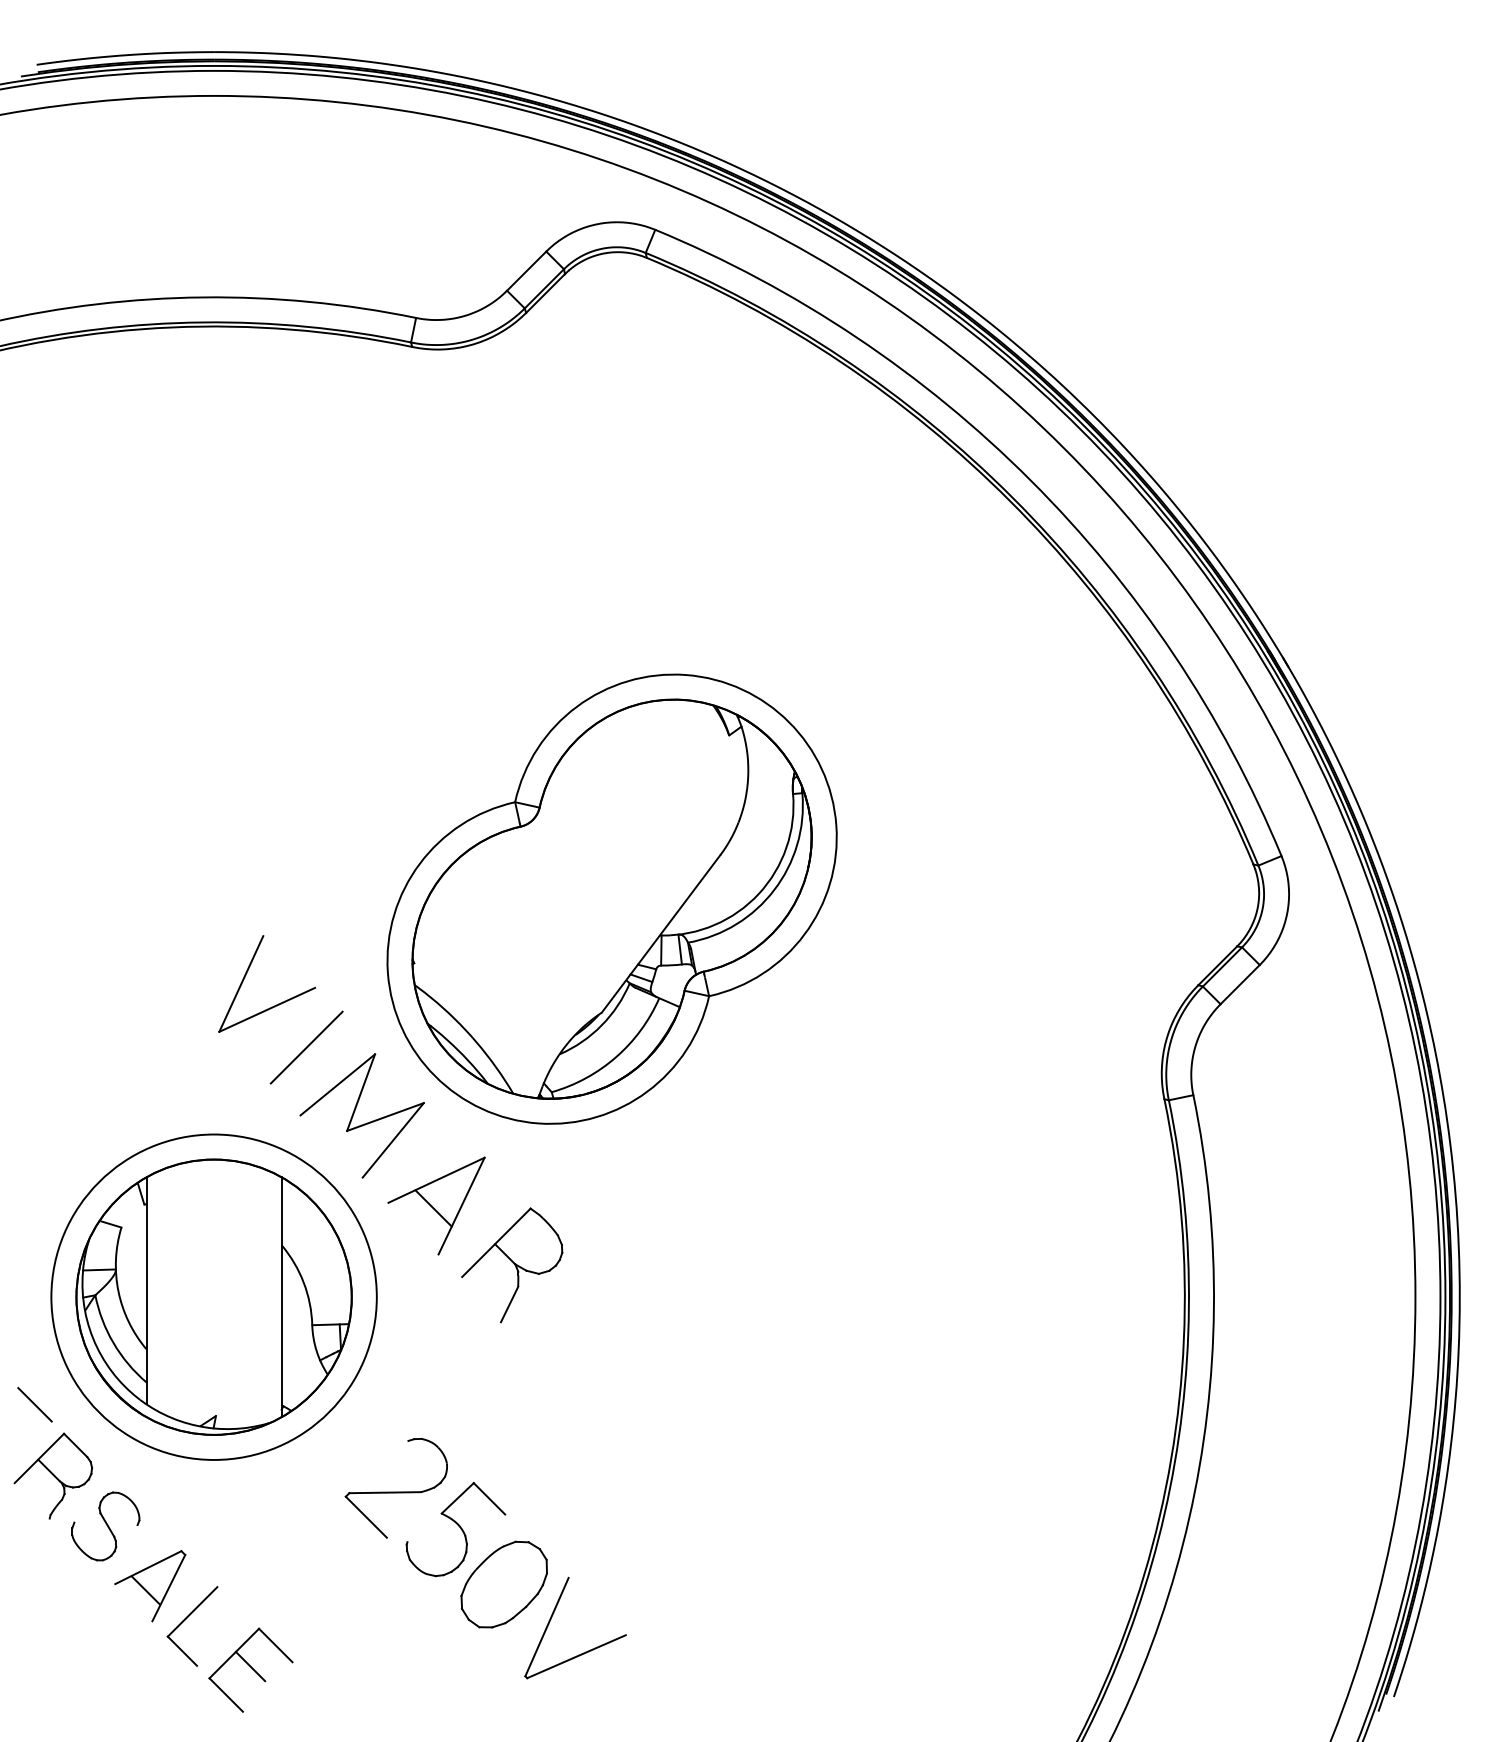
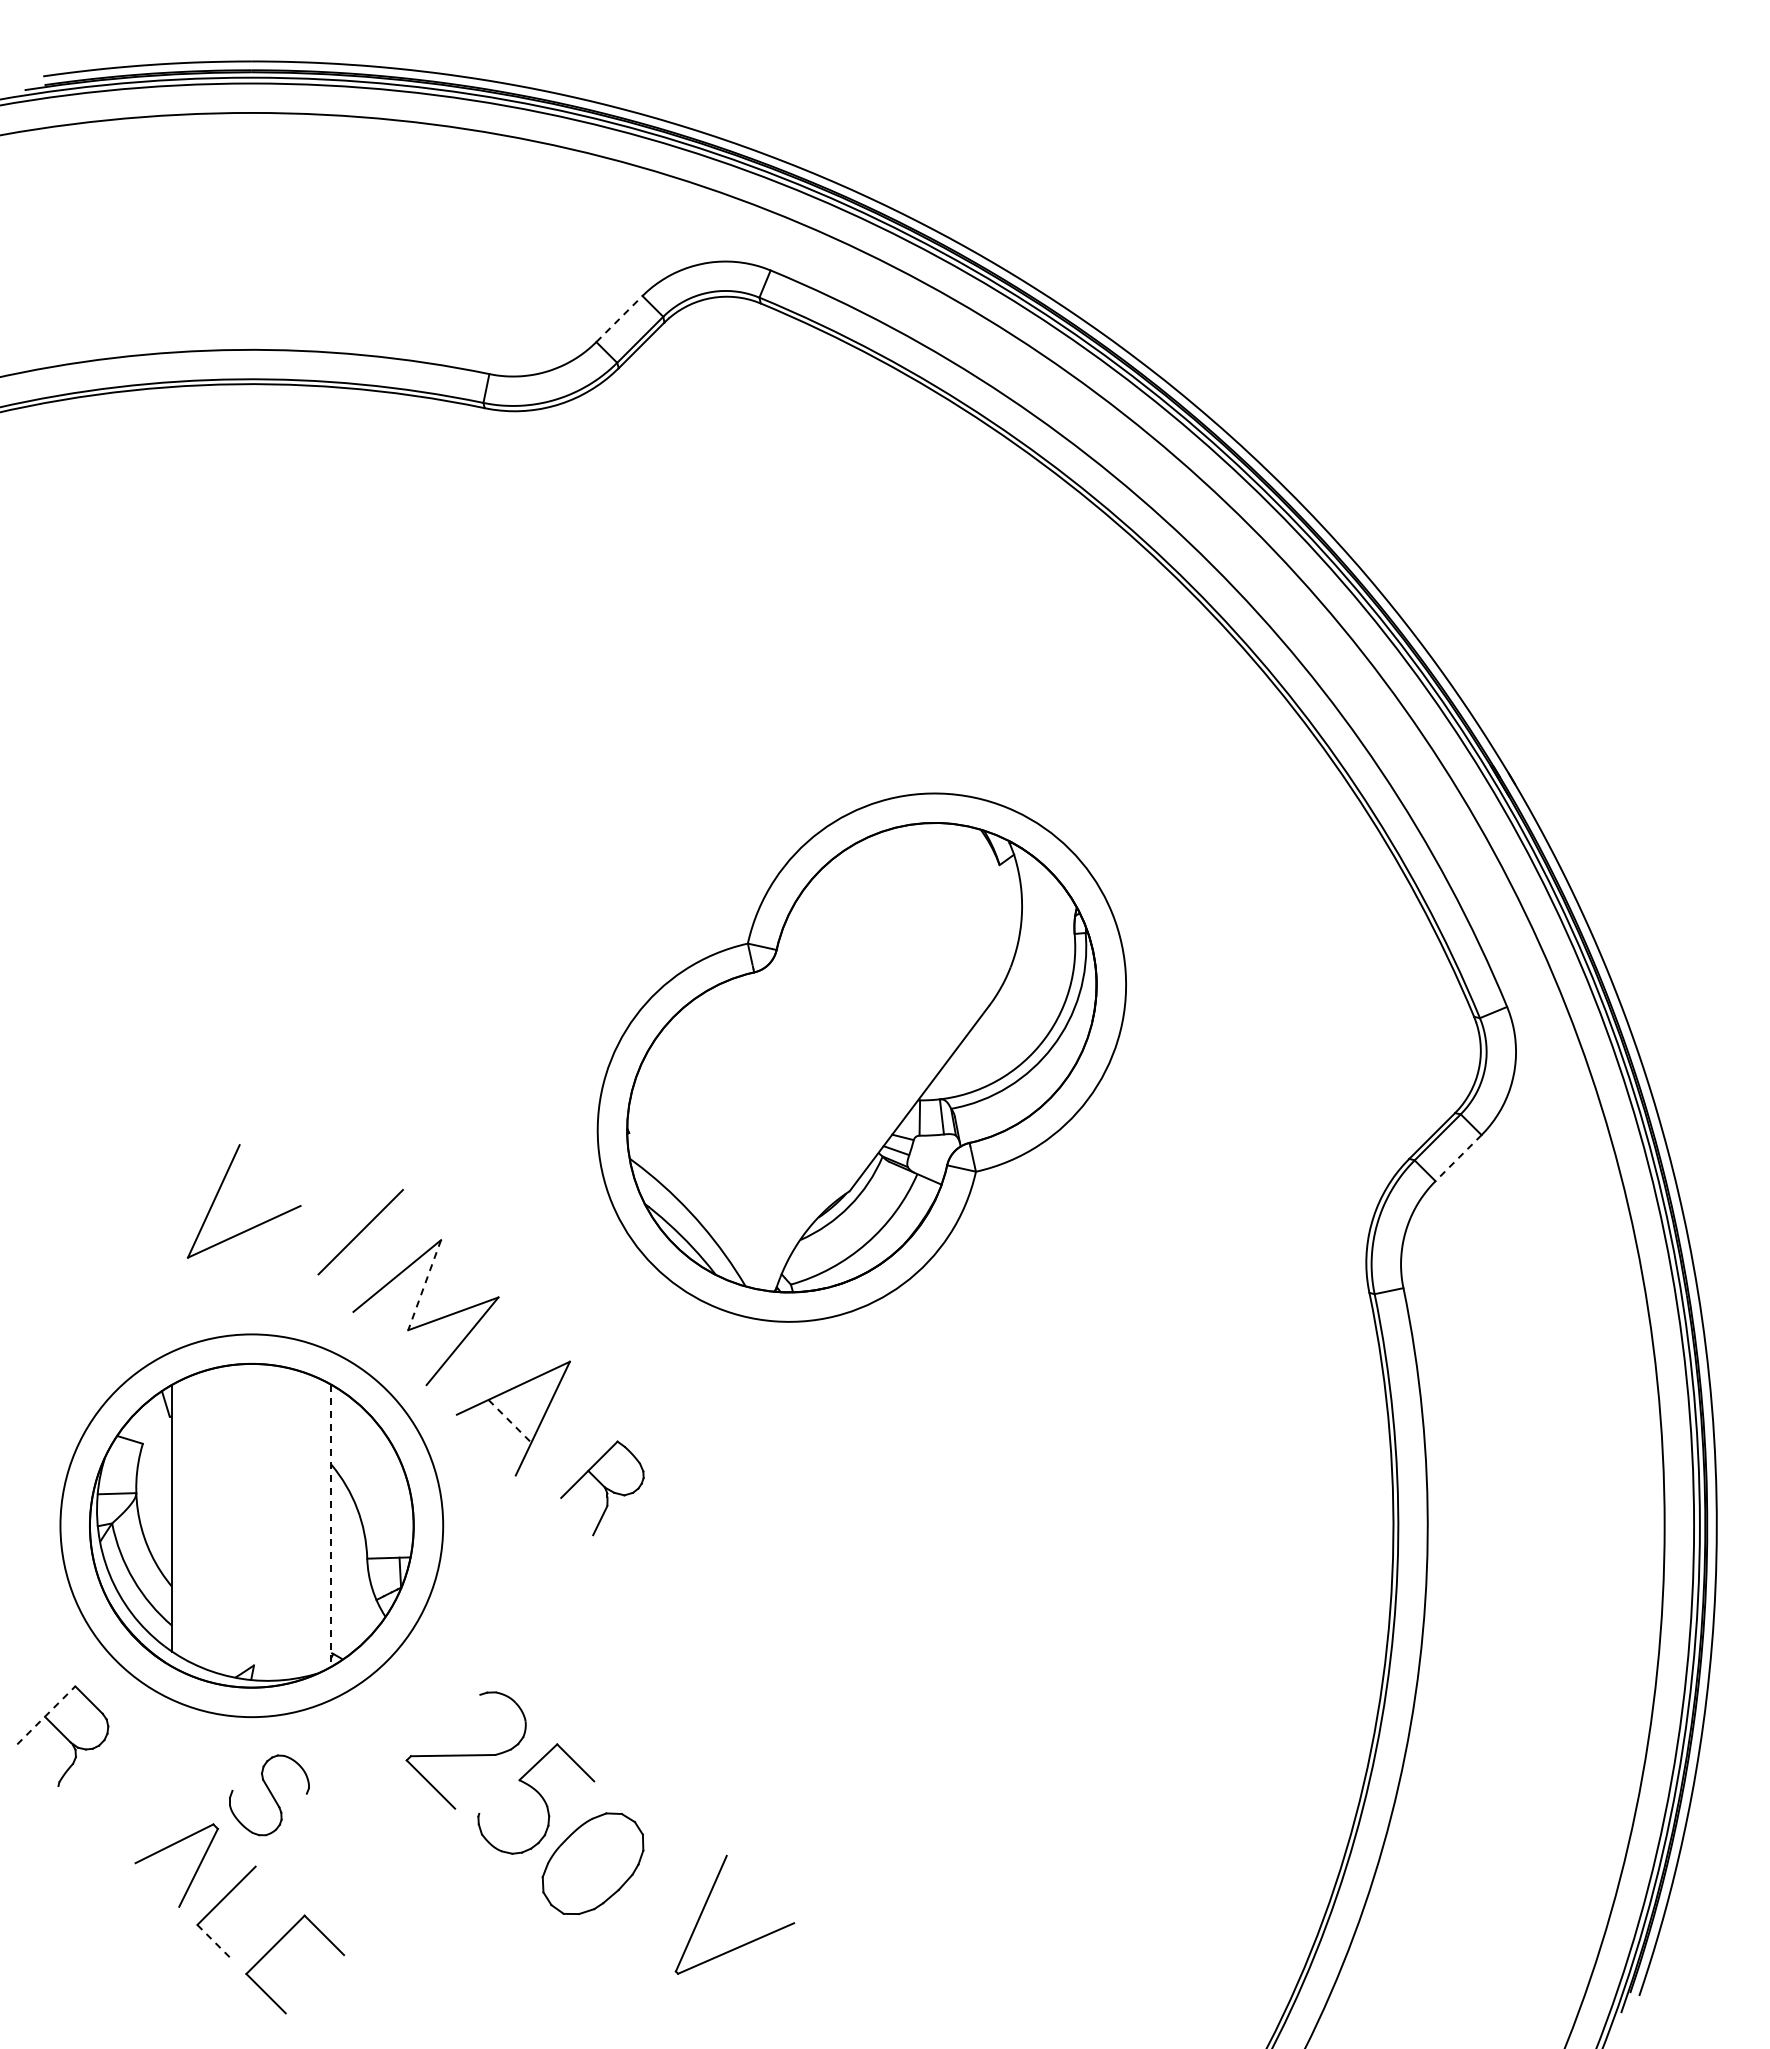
line: (526, 271) -> (619, 319), solid -> dashed
part: (611, 899) -> (861, 1057), moved
part: (246, 973) -> (220, 1189), moved
line: (1240, 984) -> (1458, 1158), solid -> dashed
line: (360, 1092) -> (424, 1285), solid -> dashed
line: (434, 1208) -> (510, 1421), solid -> dashed
part: (512, 1265) -> (602, 1488), size x0.7
line: (281, 1297) -> (331, 1525), solid -> dashed
line: (34, 1404) -> (40, 1651), removed
line: (39, 1458) -> (46, 1715), solid -> dashed
part: (105, 1526) -> (269, 1795), moved
line: (145, 1590) -> (171, 1870), removed
part: (553, 1615) -> (708, 1900), moved
line: (182, 1651) -> (214, 1942), solid -> dashed
line: (250, 1666) -> (294, 1959), removed

